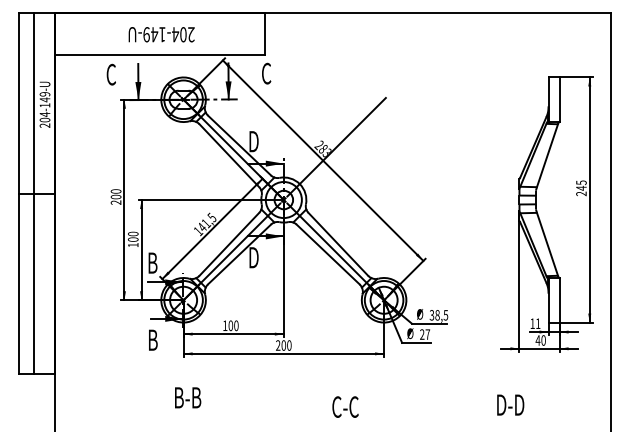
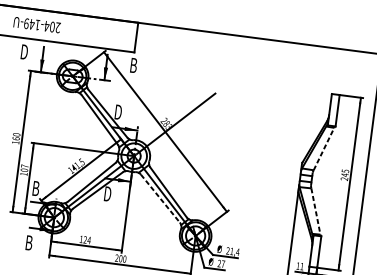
text: (161, 34) -> (37, 24), moved
text: (266, 73) -> (133, 65), С -> B
text: (111, 74) -> (24, 51), С -> D
line: (547, 155) -> (324, 148), solid -> dashed
text: (115, 199) -> (15, 140), 200 -> 160
text: (133, 233) -> (25, 165), 100 -> 107
line: (547, 244) -> (315, 211), solid -> dashed
line: (328, 254) -> (160, 198), solid -> dashed
text: (438, 315) -> (232, 251), 38,5 -> 21,4
text: (233, 325) -> (87, 239), 100 -> 124

